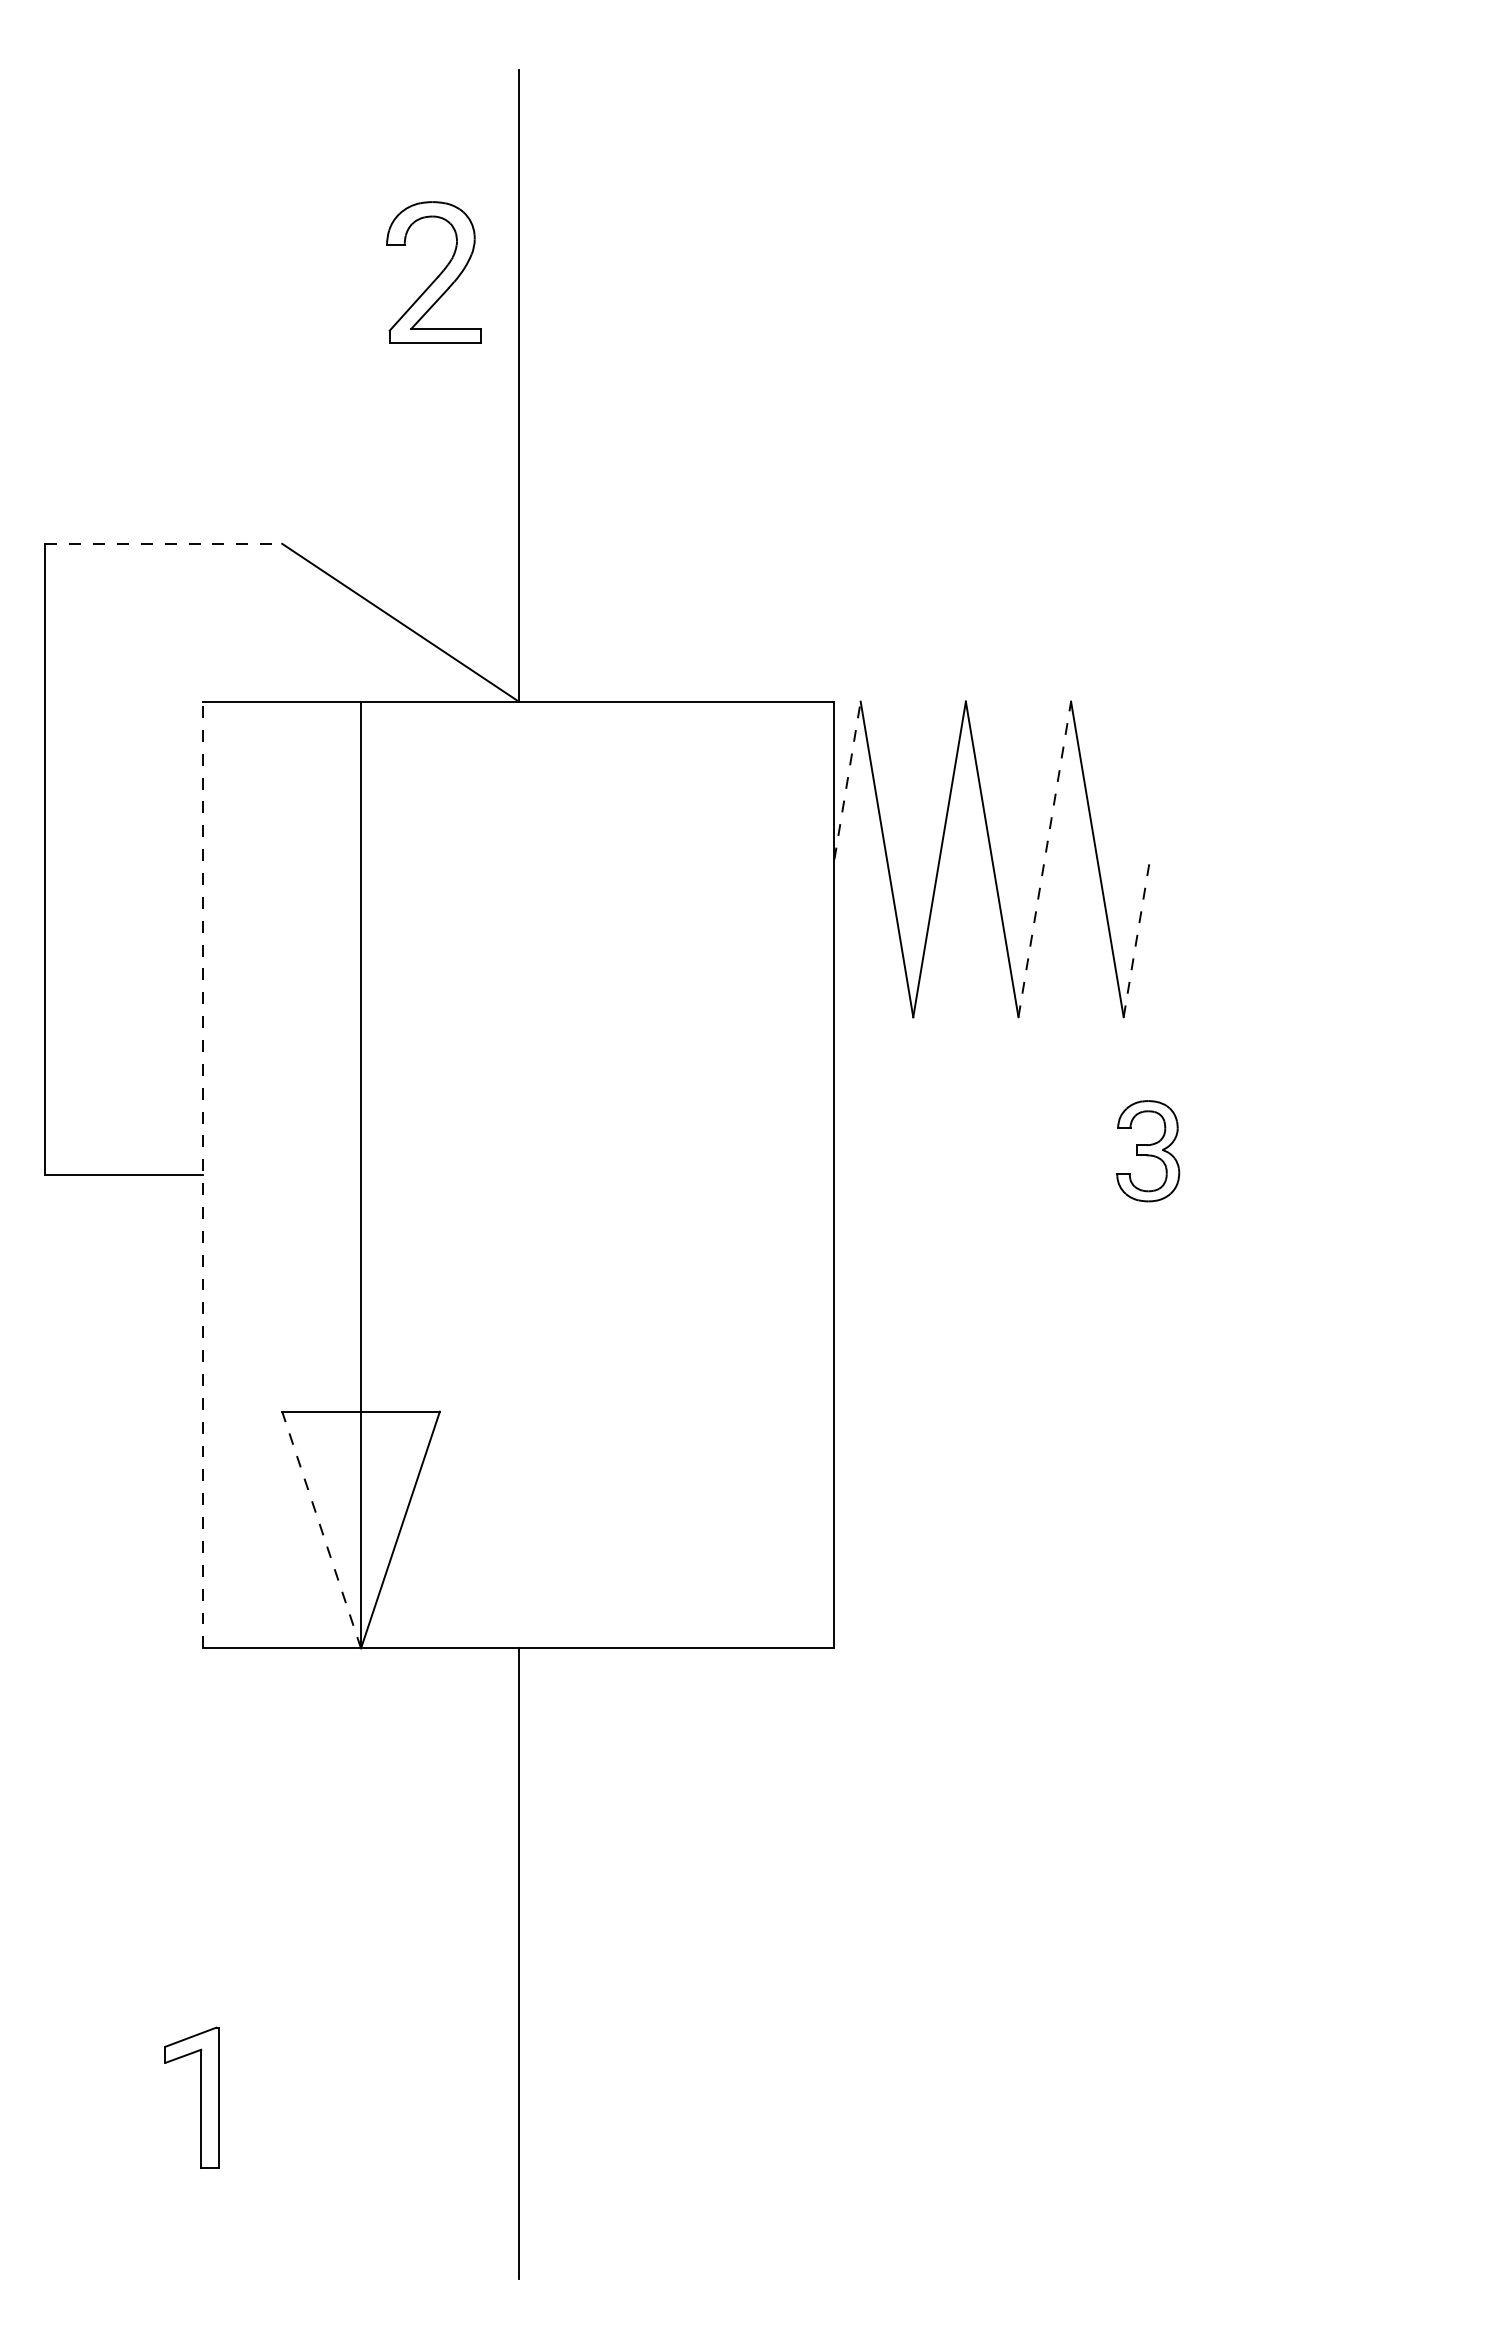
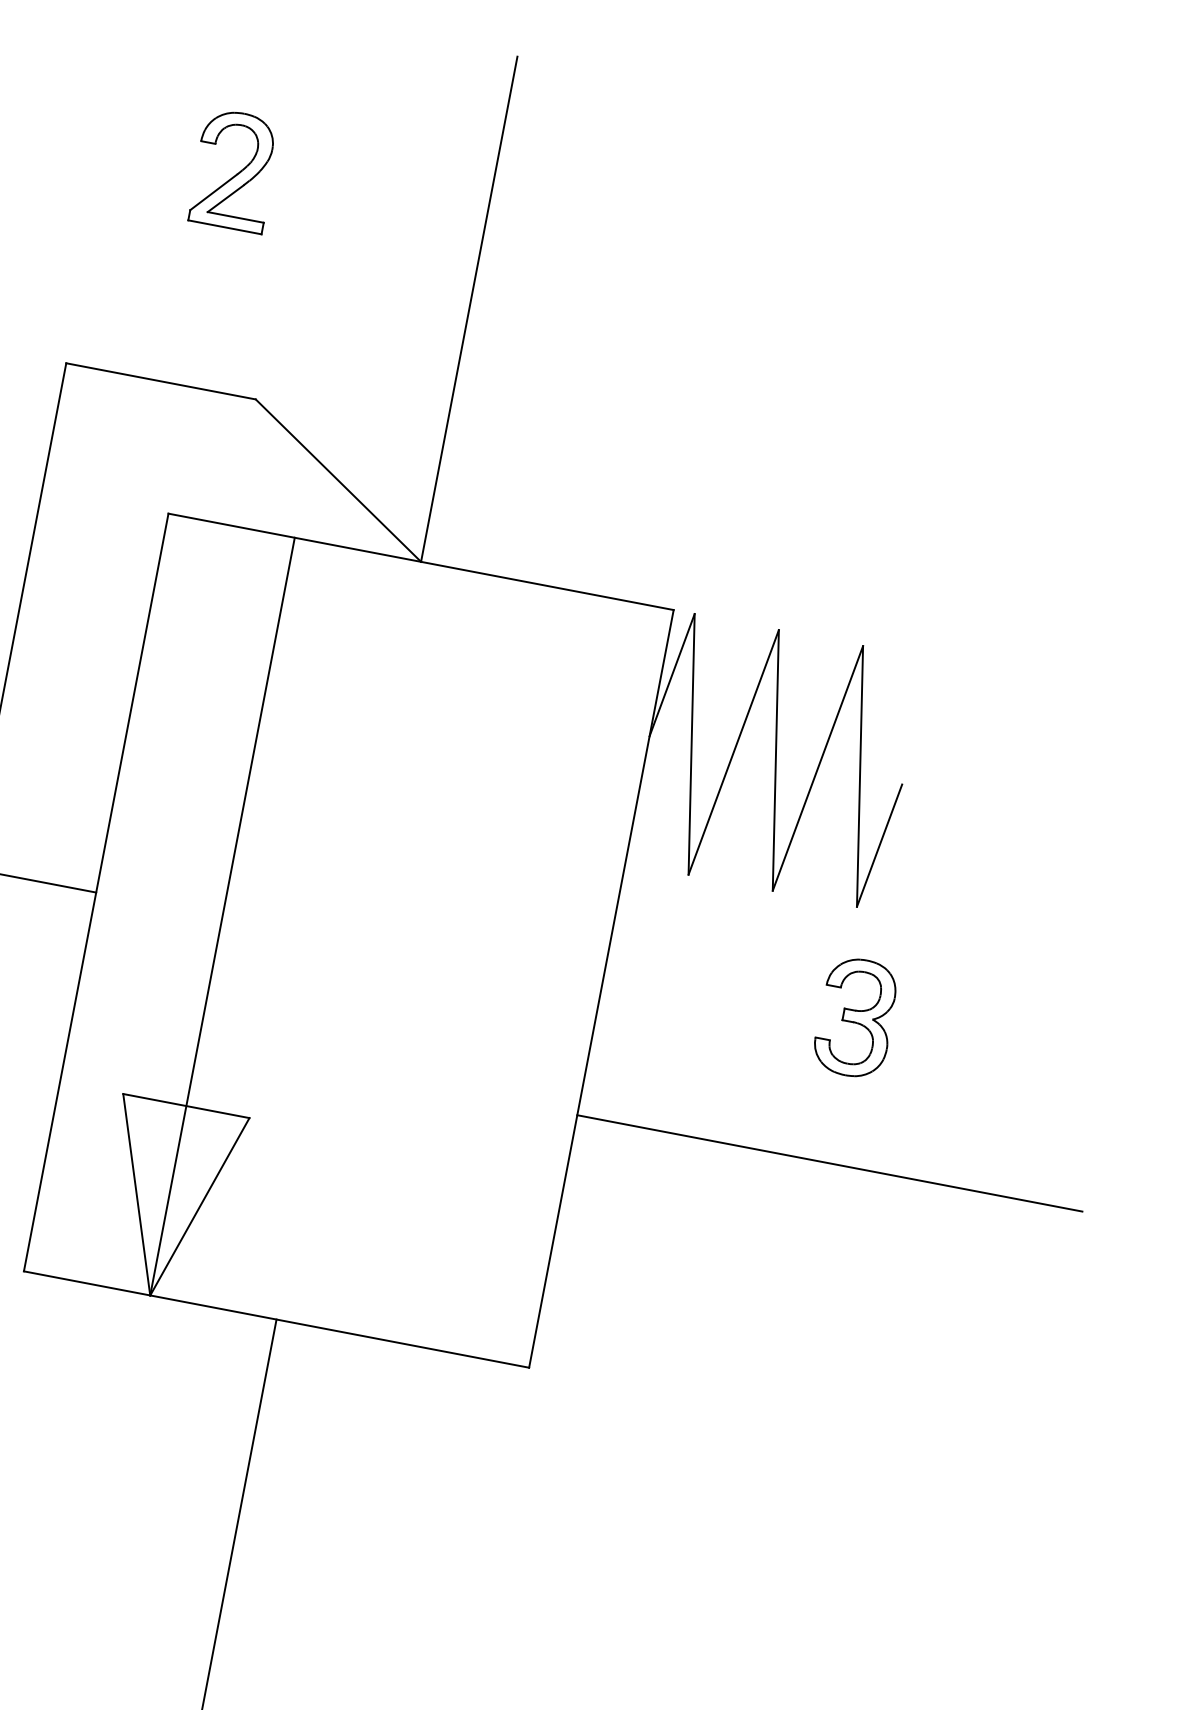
part: (433, 272) -> (234, 170), moved
line: (164, 543) -> (161, 381), dashed -> solid
line: (847, 780) -> (672, 675), dashed -> solid
line: (1044, 859) -> (817, 768), dashed -> solid
line: (1136, 938) -> (879, 845), dashed -> solid
part: (1148, 1150) -> (856, 1017), size x1.43
line: (203, 1174) -> (96, 892), dashed -> solid
line: (1149, 1332) -> (829, 1163), added
line: (321, 1530) -> (136, 1195), dashed -> solid

